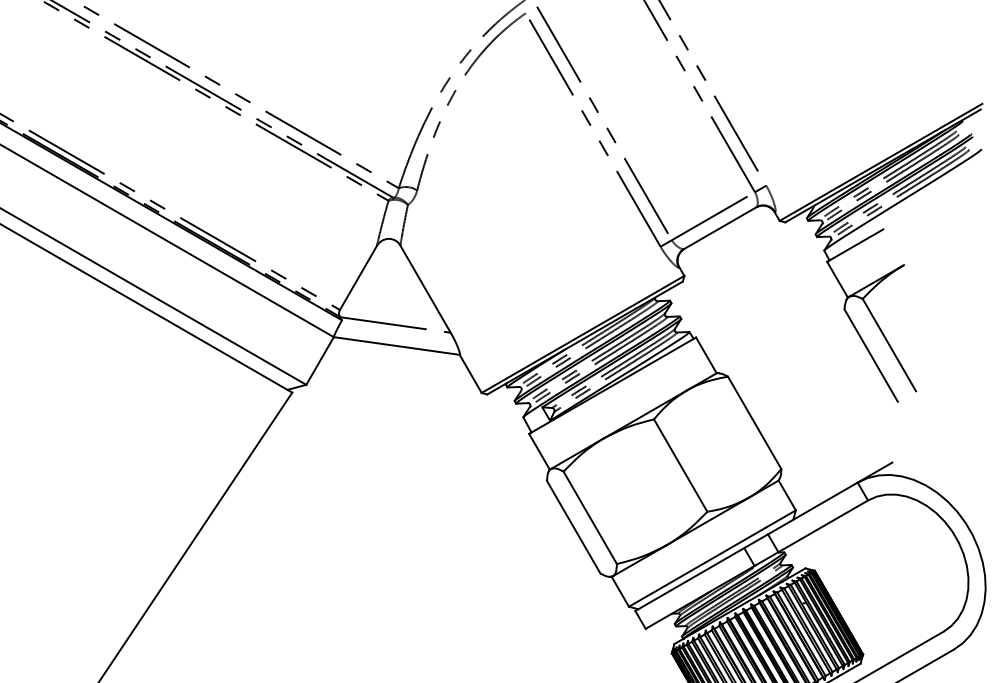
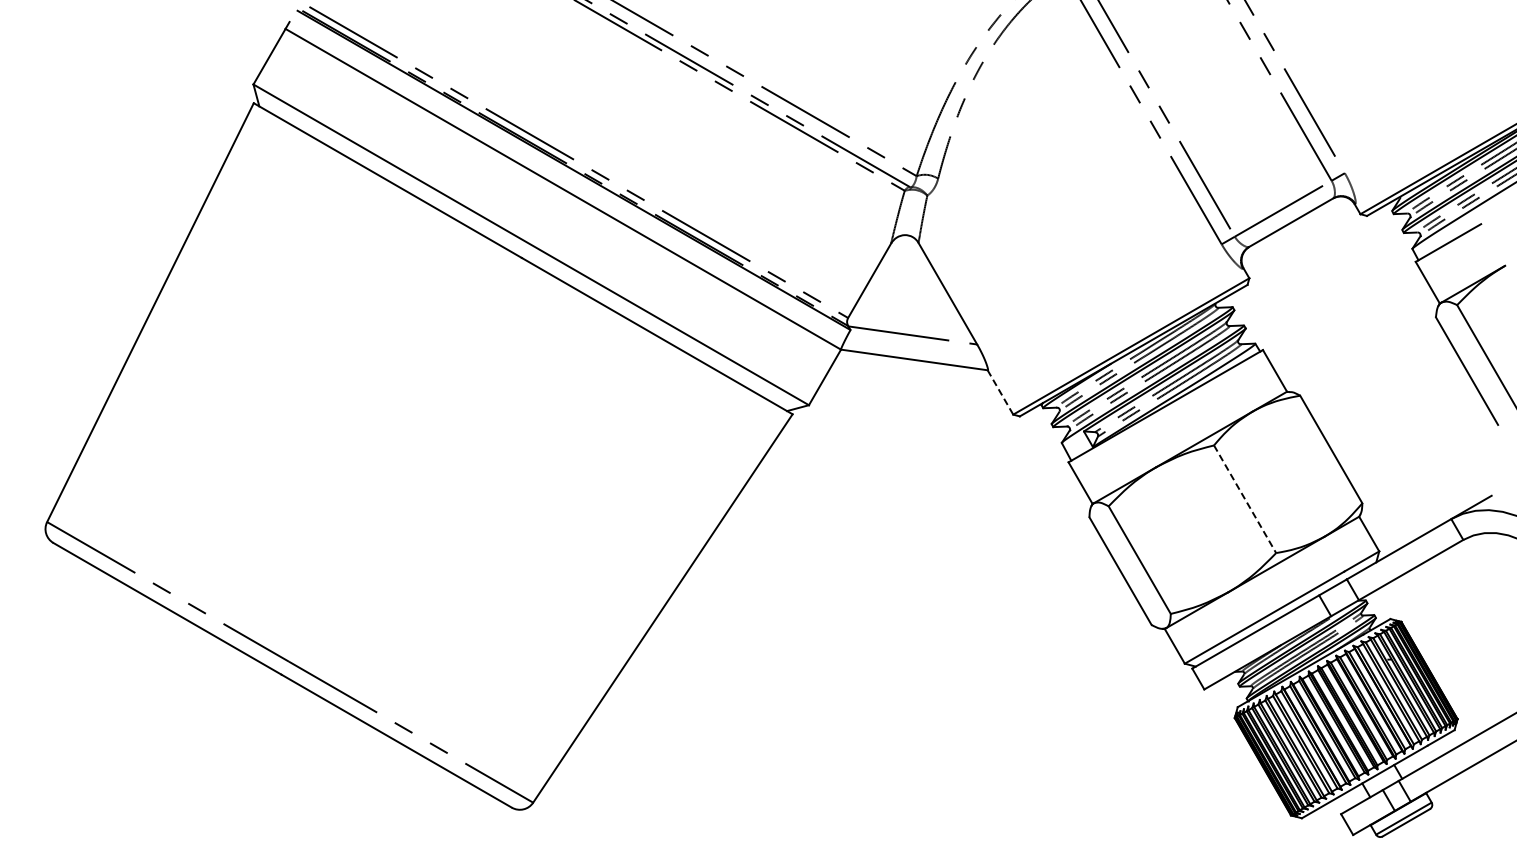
line: (470, 373) -> (1000, 392), solid -> dashed
line: (681, 465) -> (1245, 499), solid -> dashed

